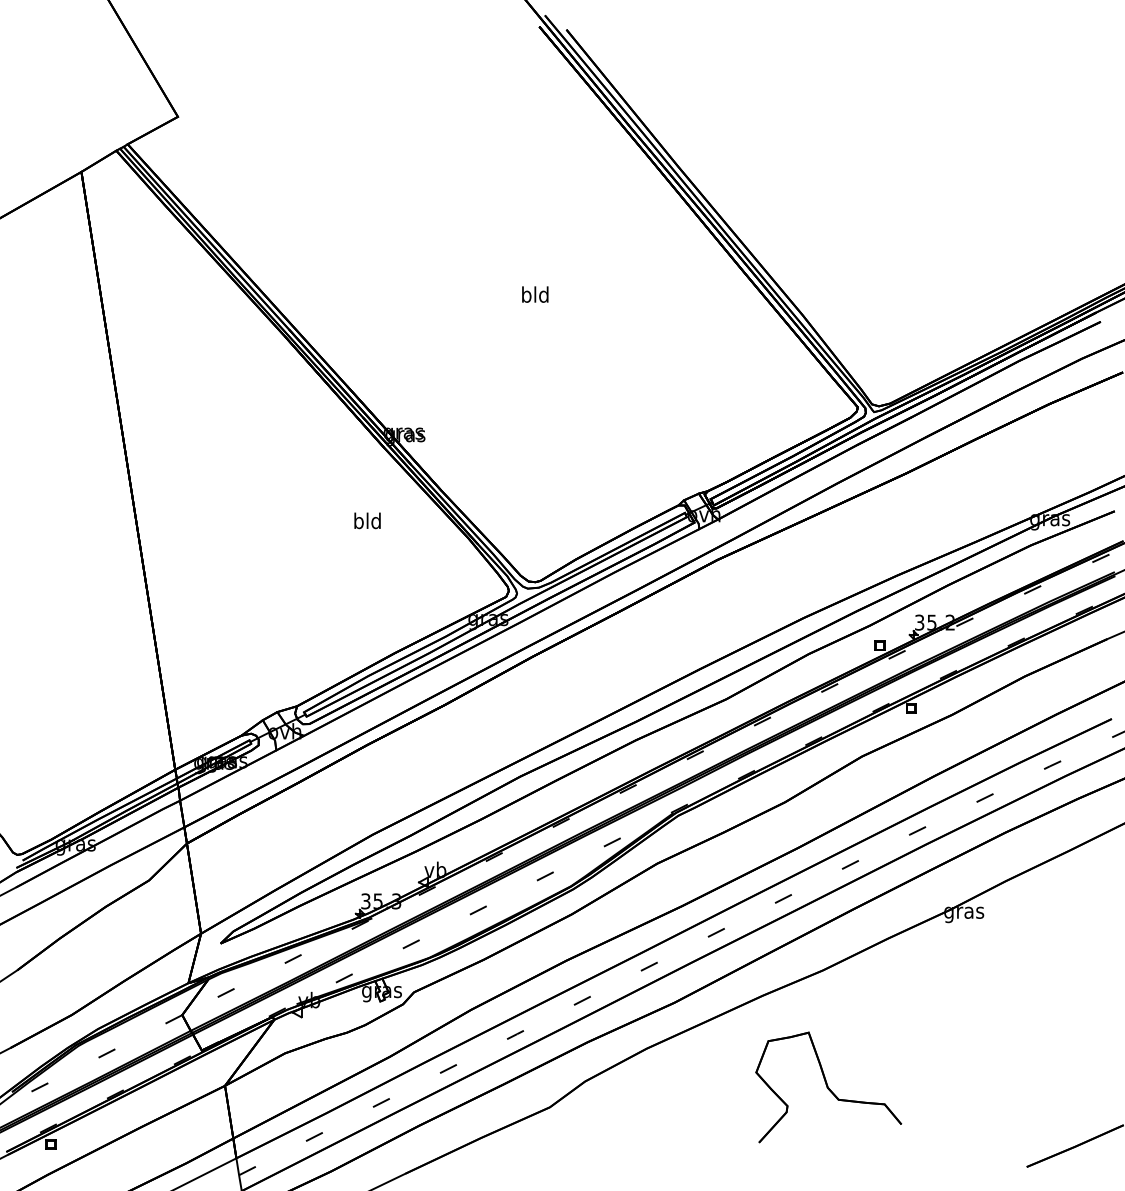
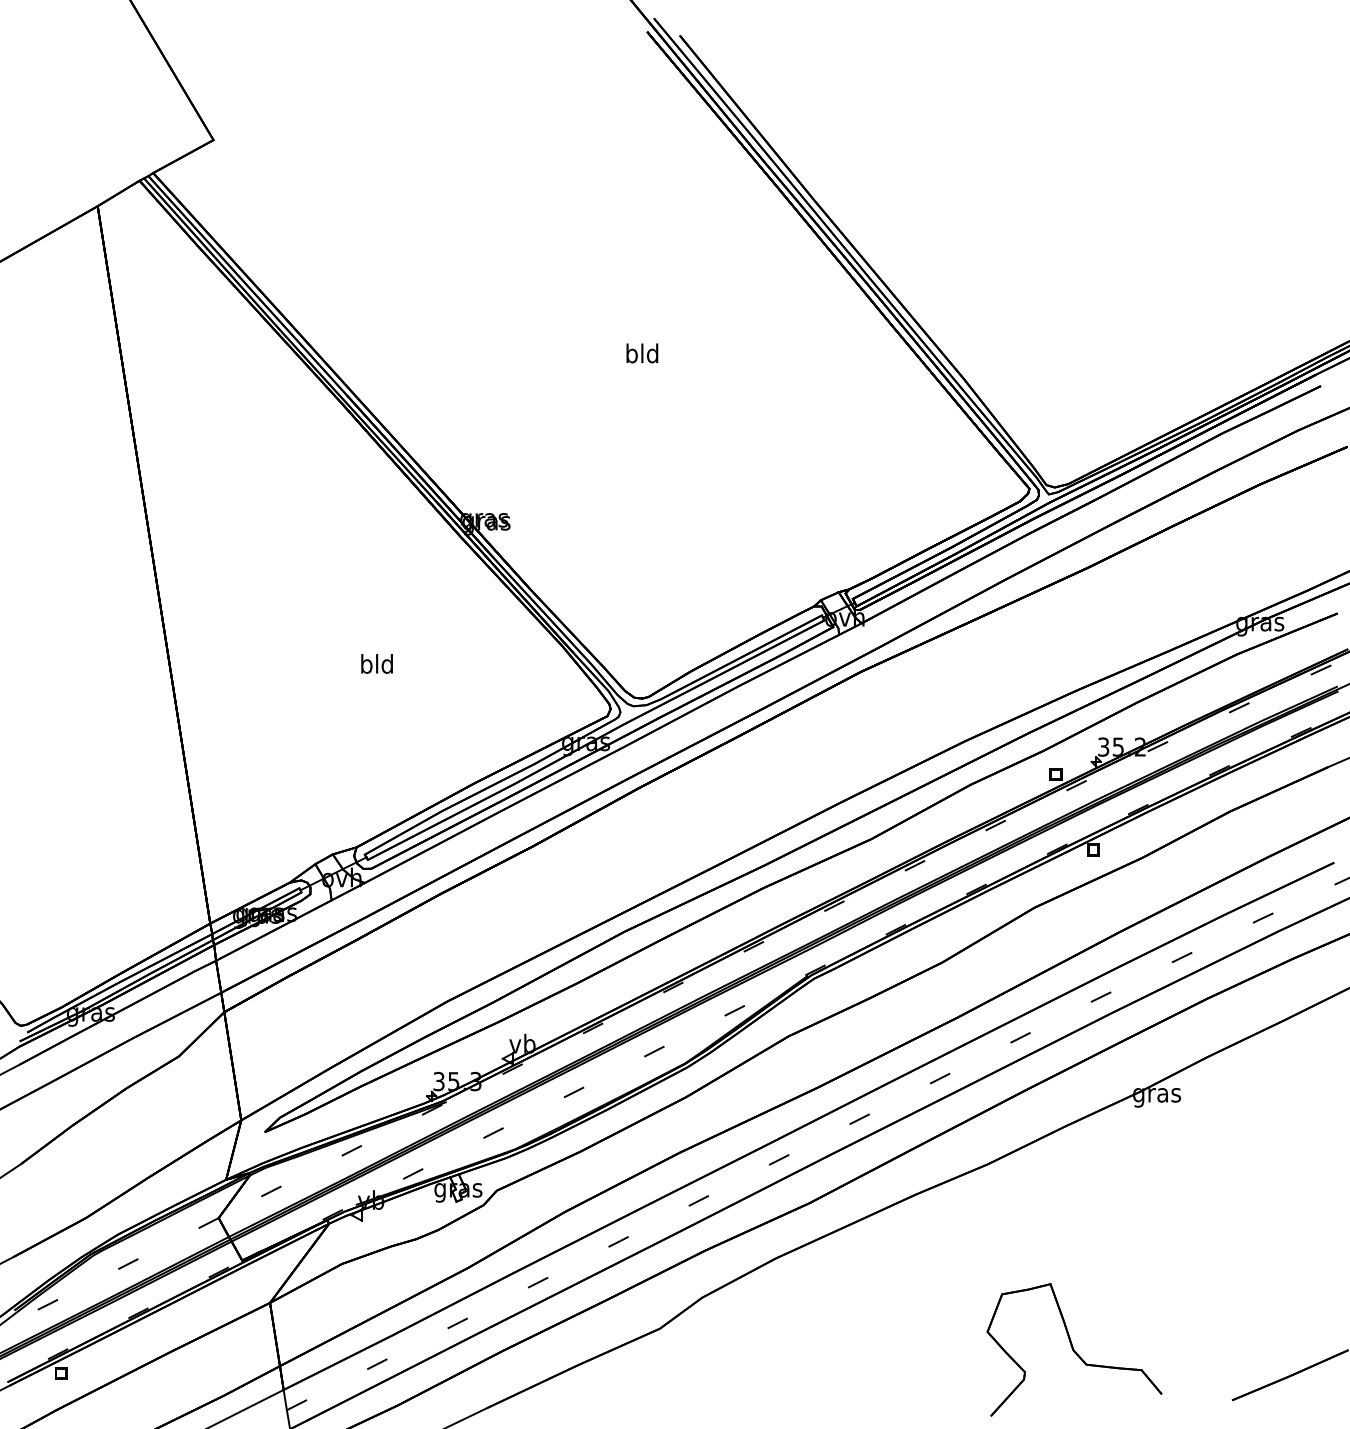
text: (367, 520) -> (376, 663), moved
part: (828, 1087) -> (1074, 1349), moved

